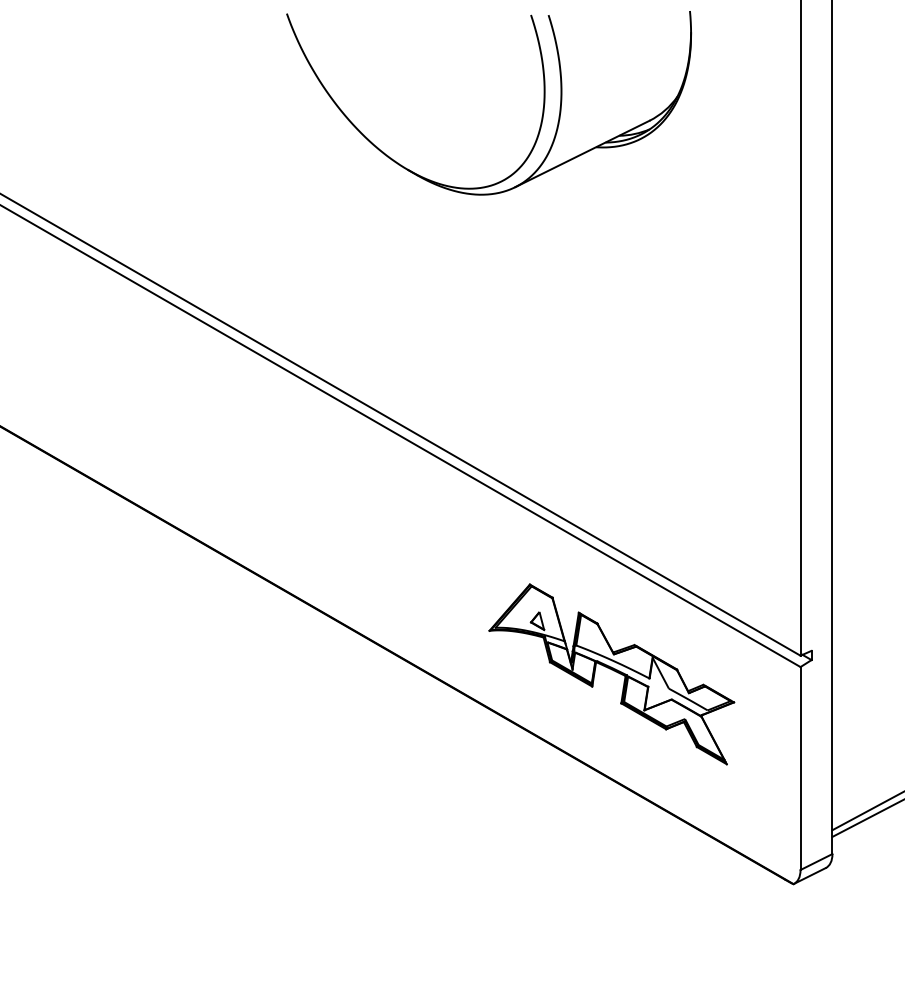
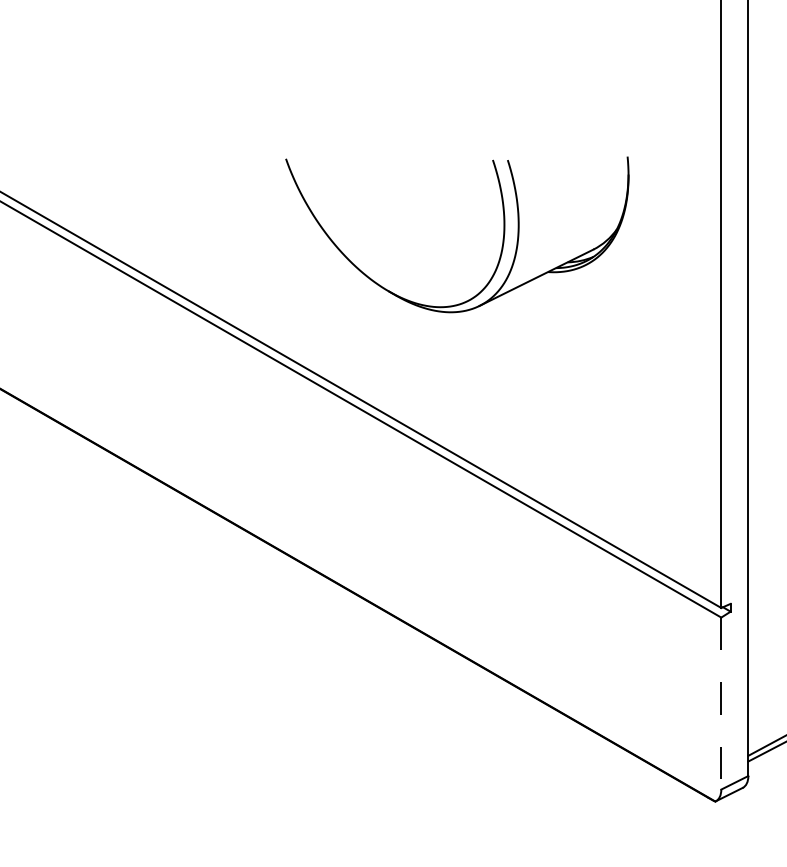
part: (542, 107) -> (502, 238), moved
part: (611, 674) -> (561, 623), removed
line: (800, 768) -> (721, 703), solid -> dashed

